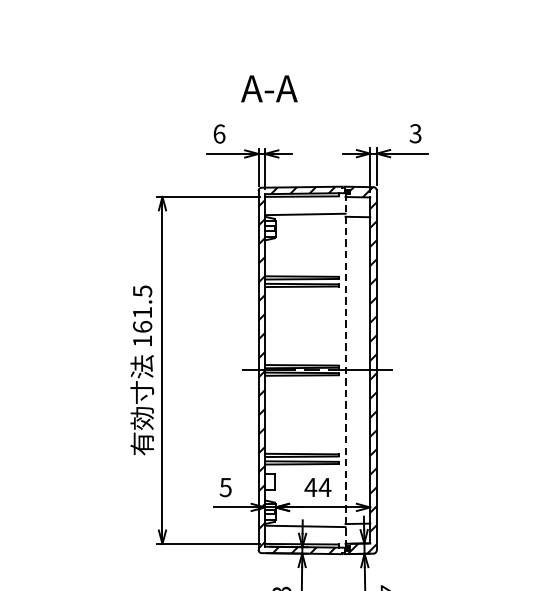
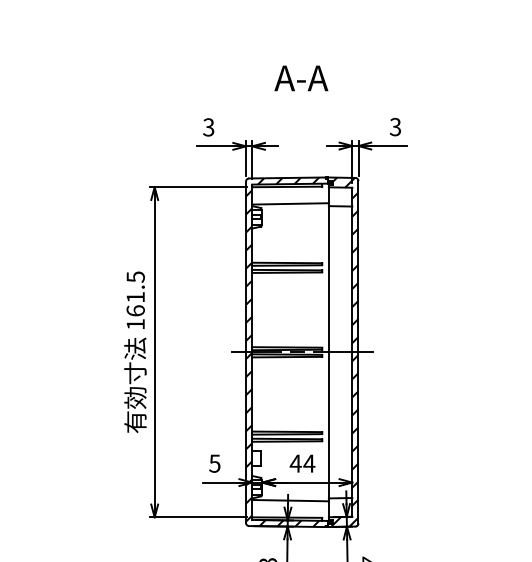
text: (269, 88) -> (301, 78), moved
text: (219, 134) -> (208, 127), 6 -> 3
line: (345, 370) -> (328, 352), dashed -> solid

